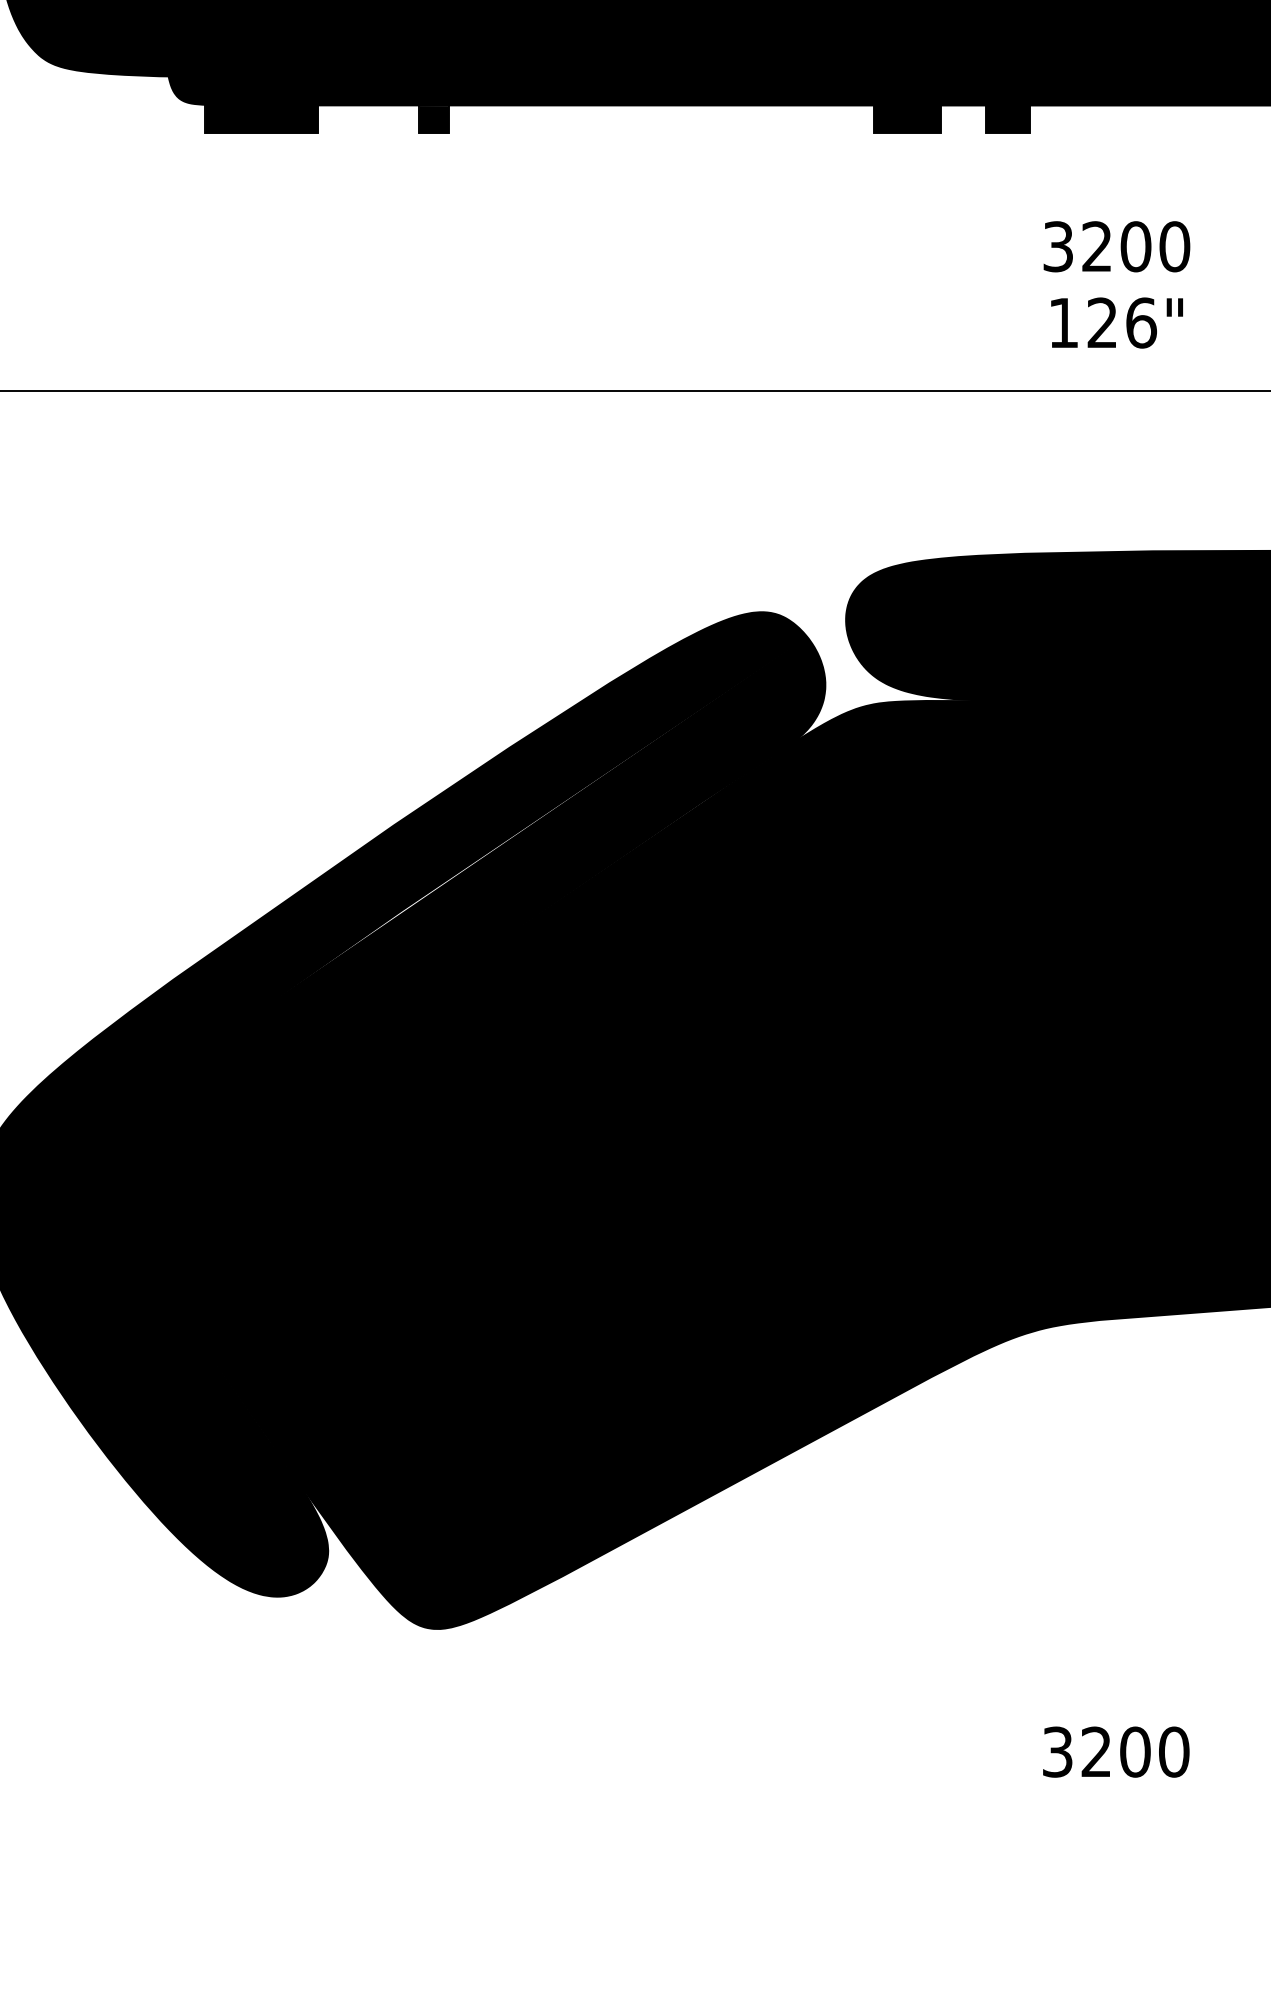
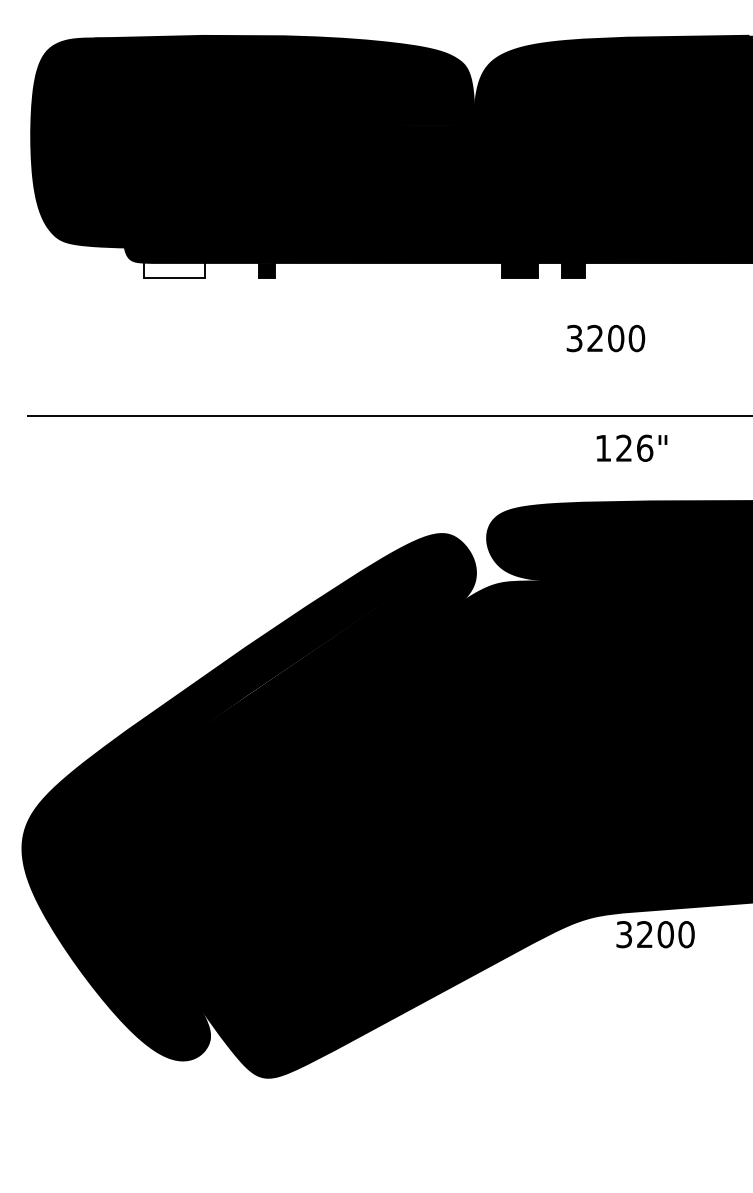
fill: (261, 117) -> (174, 269), removed
text: (1116, 246) -> (605, 338), moved
text: (1116, 321) -> (631, 447), moved
text: (1116, 1751) -> (655, 934), moved

